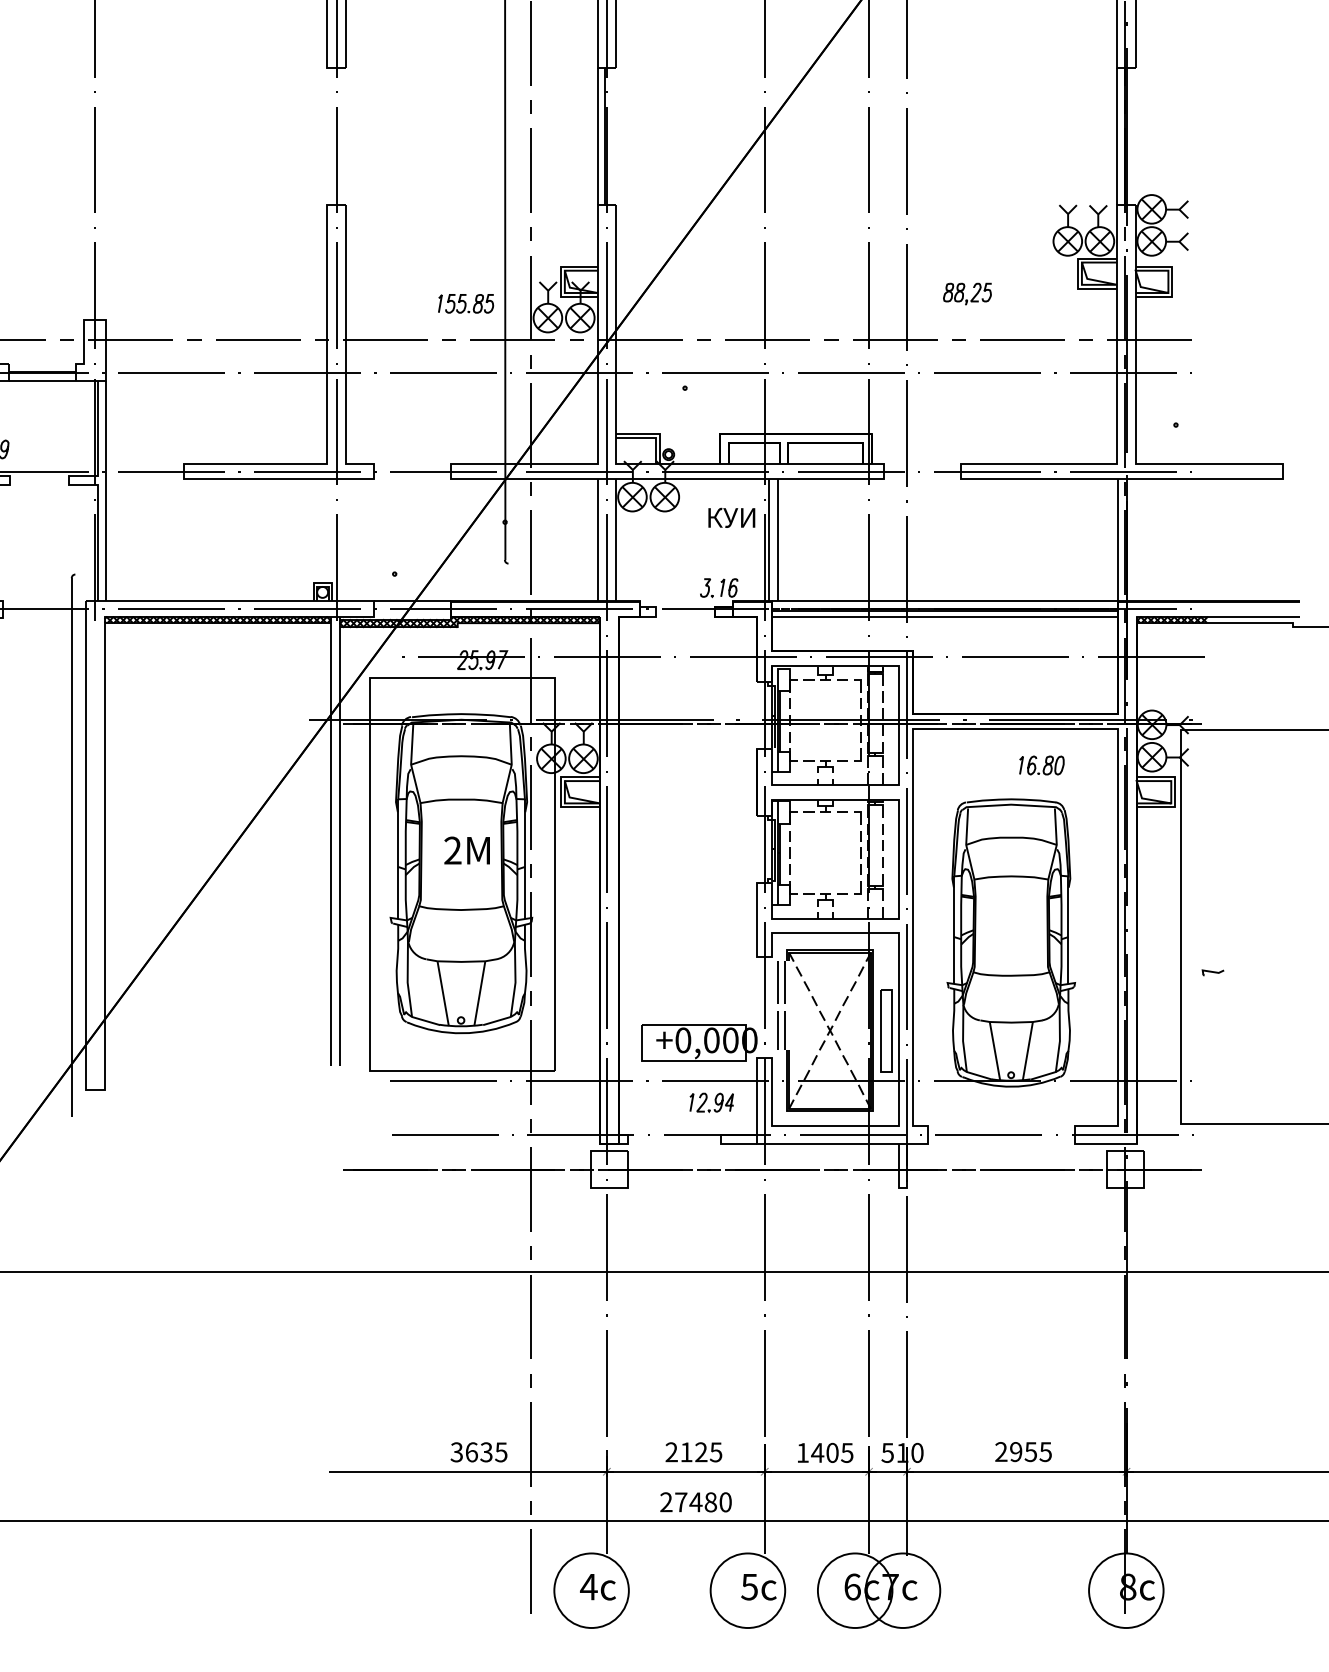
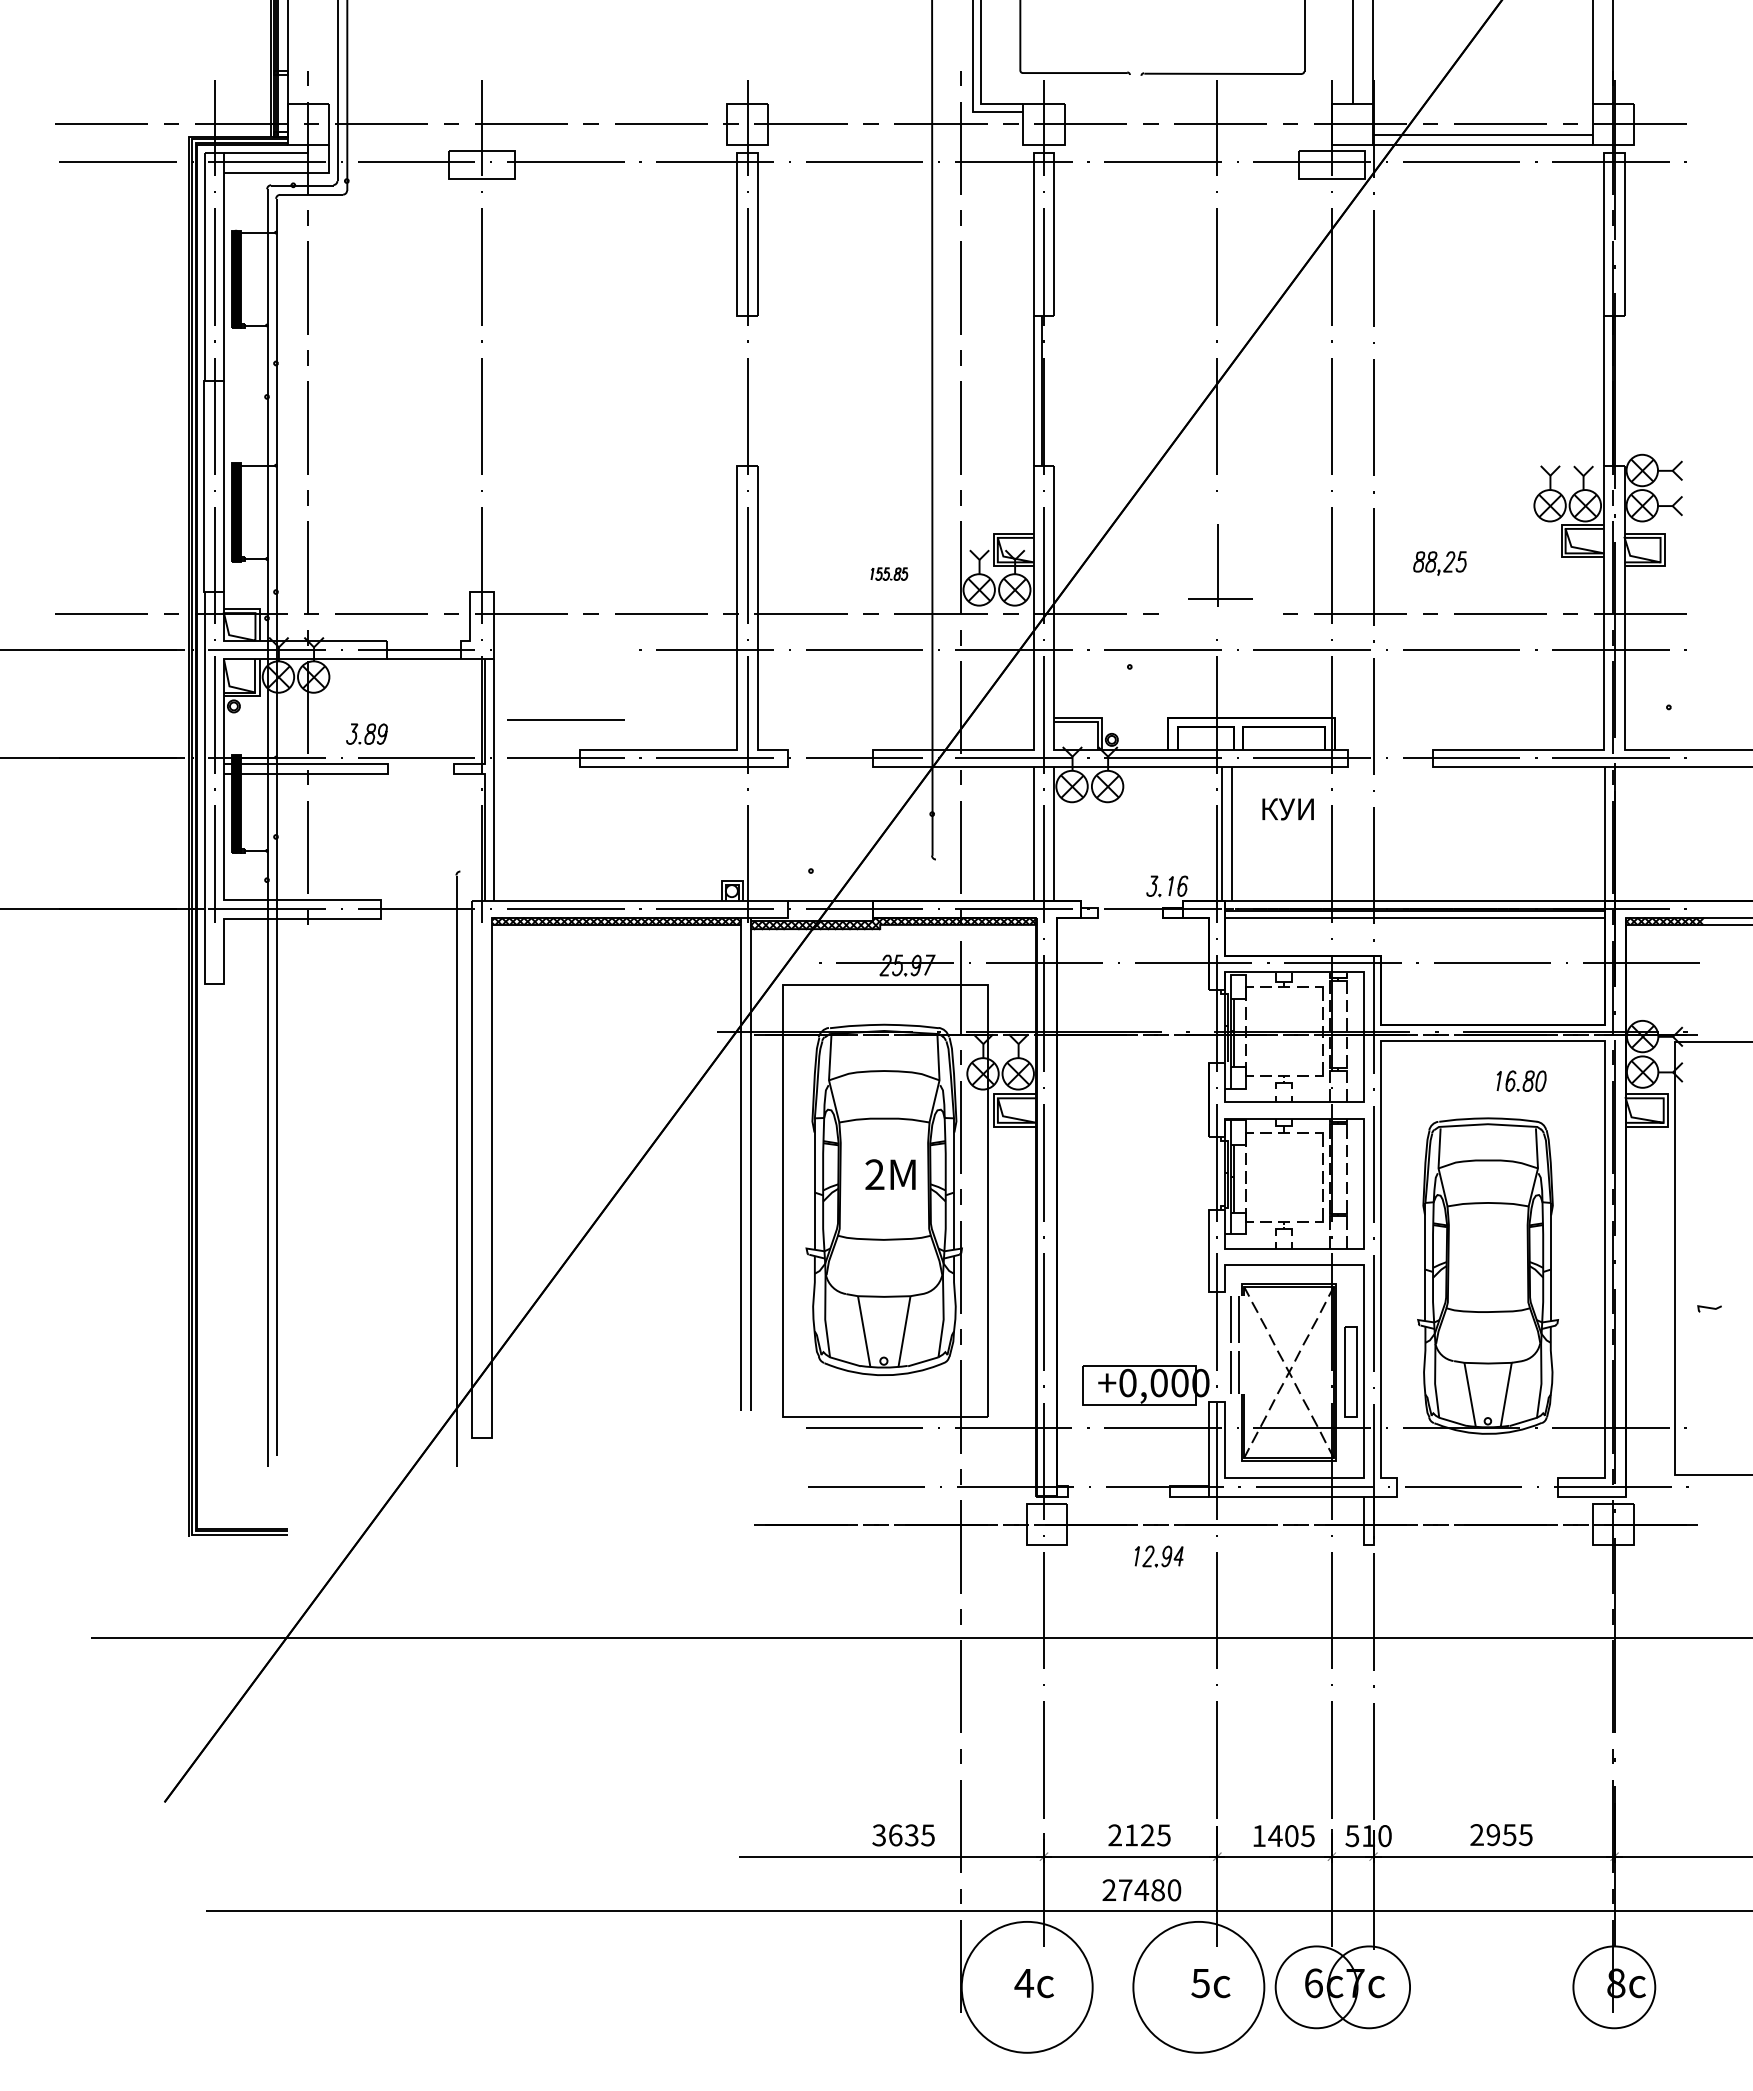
part: (767, 295) -> (1220, 565), size x0.7
part: (466, 303) -> (889, 573), size x0.6
line: (171, 372) -> (565, 719), moved
text: (731, 518) -> (1287, 809), moved
part: (711, 1102) -> (1158, 1556), moved
circle: (591, 1590) -> (1027, 1987), size x1.6
circle: (747, 1590) -> (1198, 1987), size x1.6

